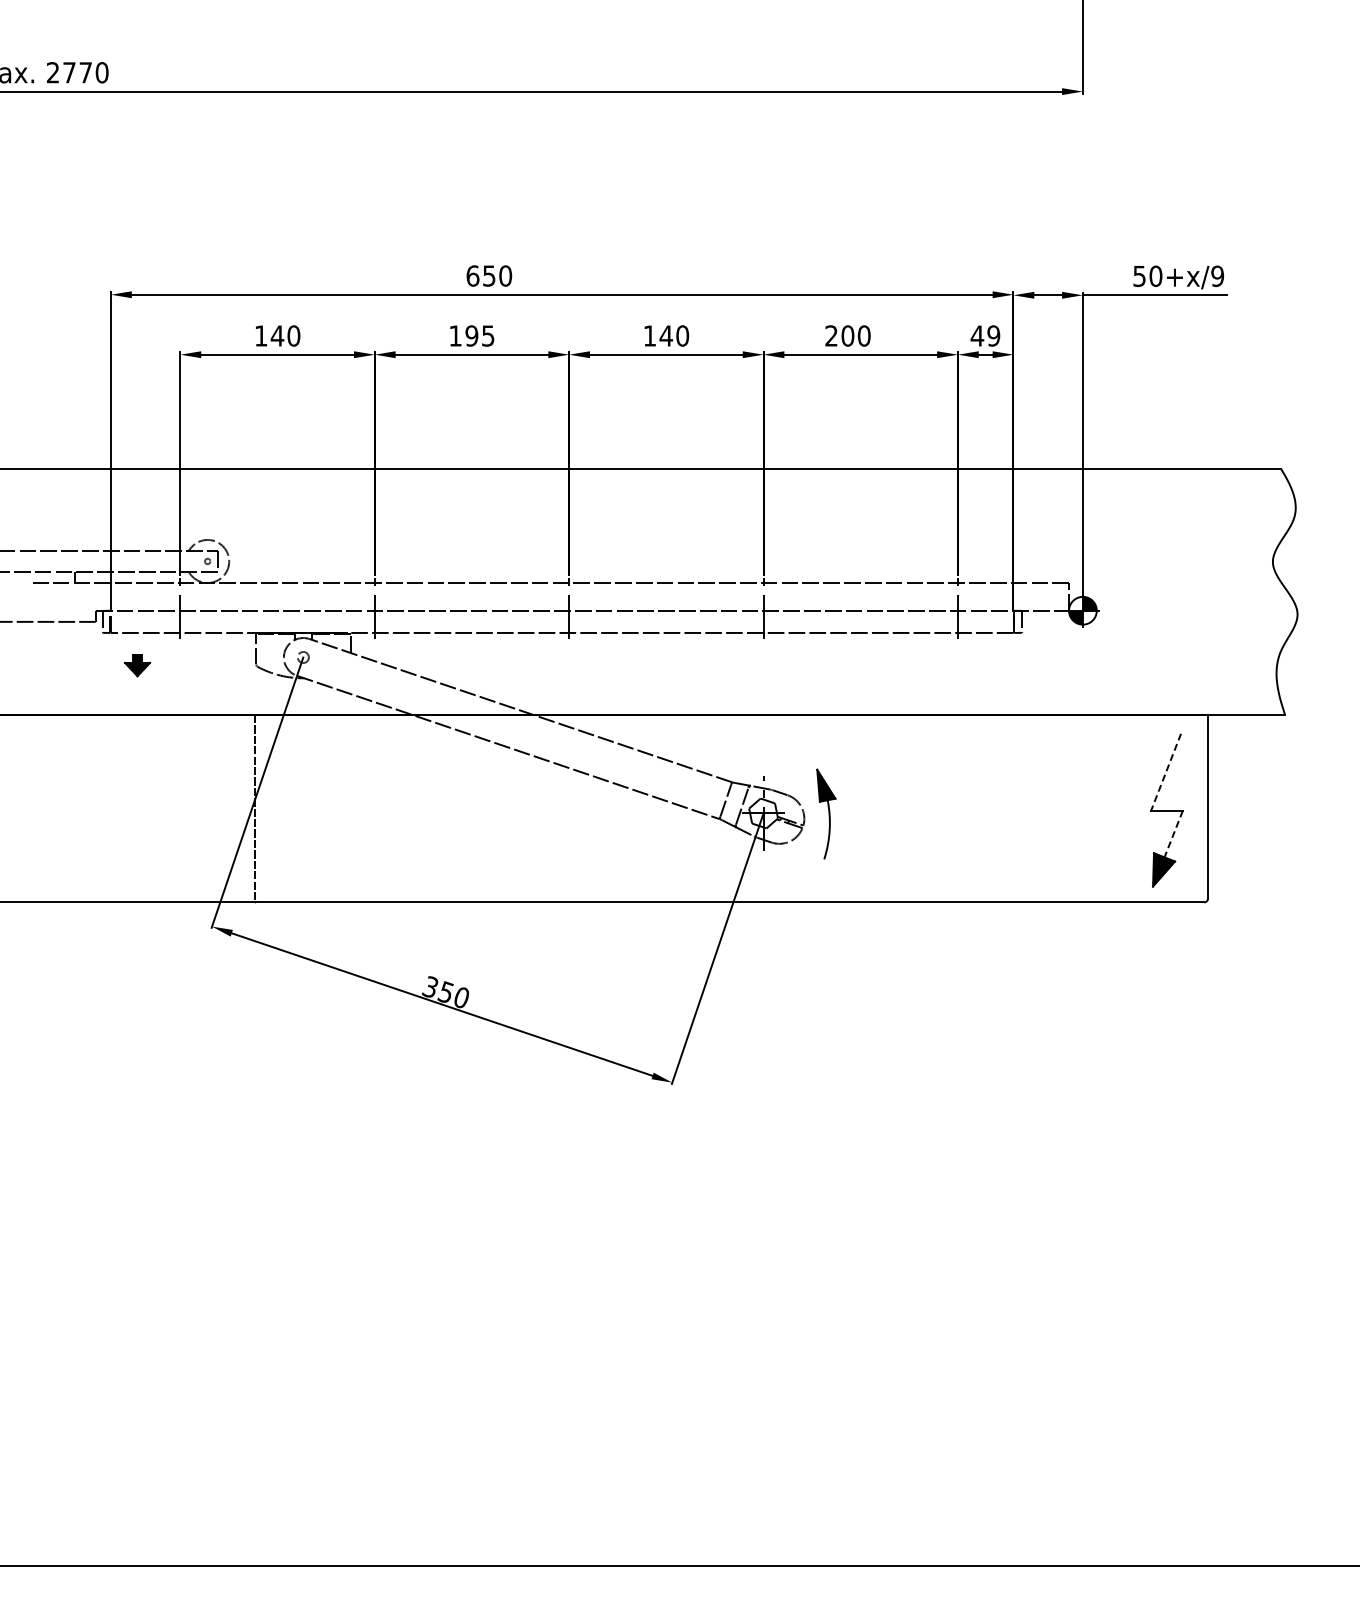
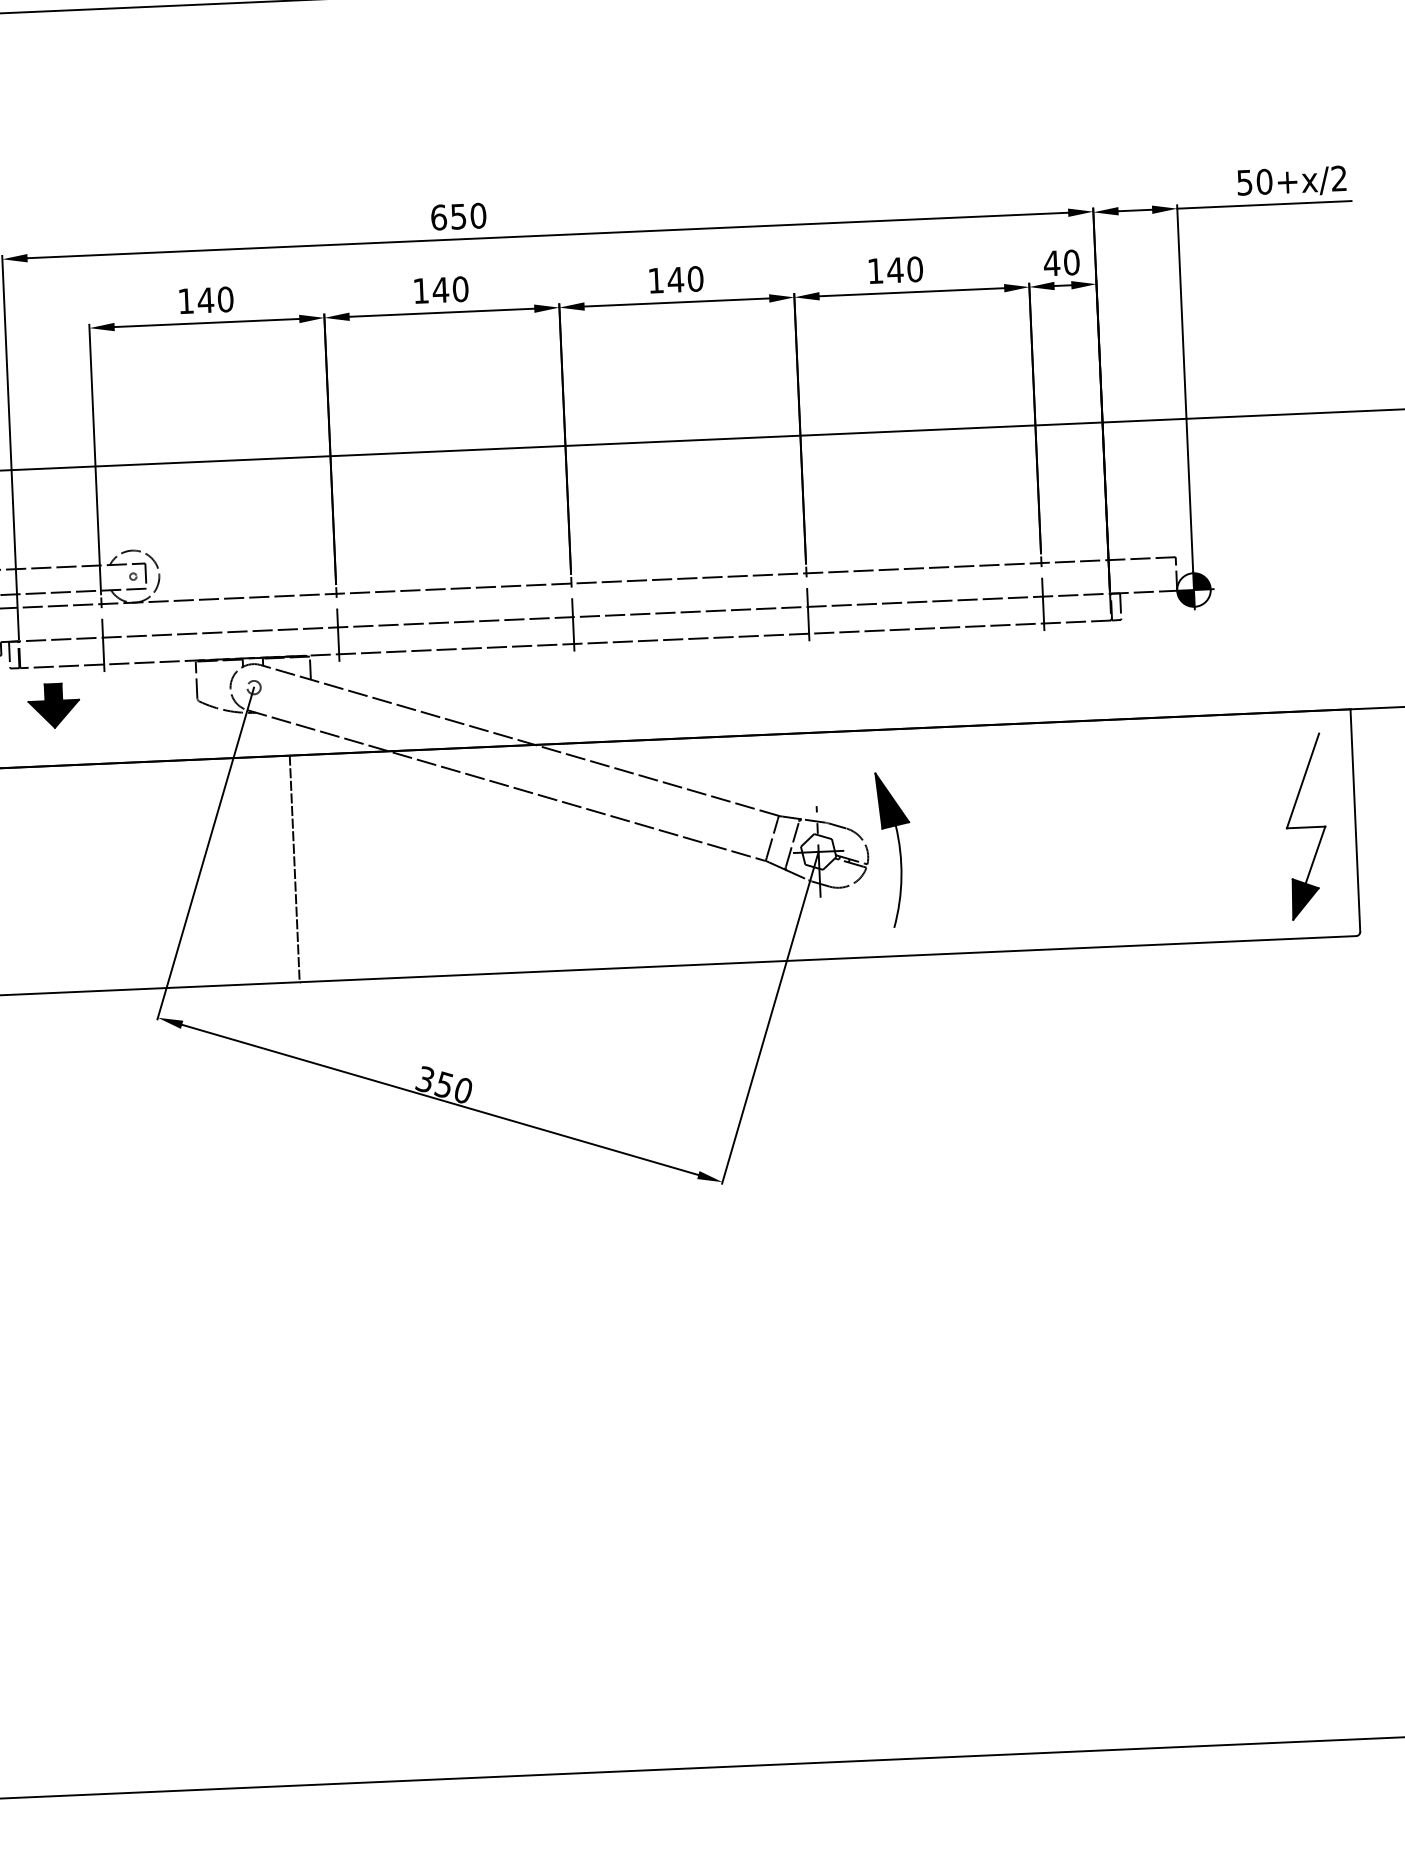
text: (1217, 276) -> (1339, 178), 50+x/9 -> 50+x/2
text: (479, 335) -> (449, 289), 195 -> 140
text: (839, 335) -> (885, 270), 200 -> 140
text: (993, 335) -> (1071, 261), 49 -> 40
part: (137, 665) -> (53, 706), size x1.67
line: (1165, 772) -> (1302, 781), dashed -> solid
line: (255, 808) -> (294, 868), moved
part: (826, 813) -> (894, 848), size x1.43
line: (1173, 834) -> (1315, 855), dashed -> solid

